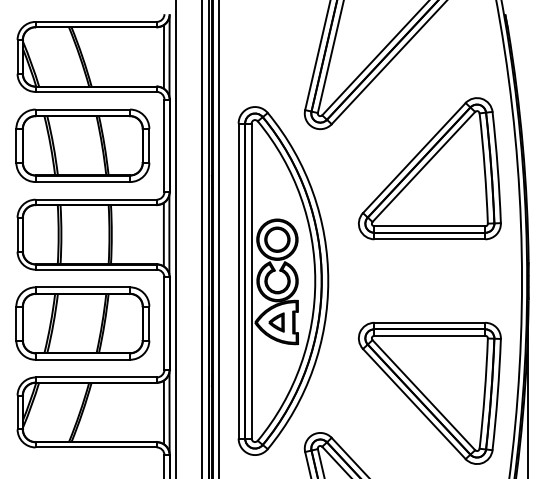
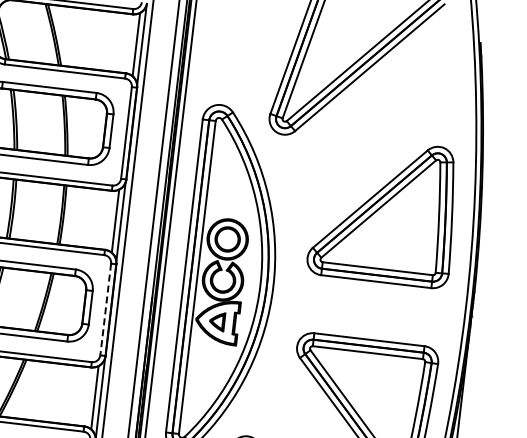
part: (429, 168) -> (384, 211), moved
line: (164, 324) -> (105, 310), solid -> dashed

